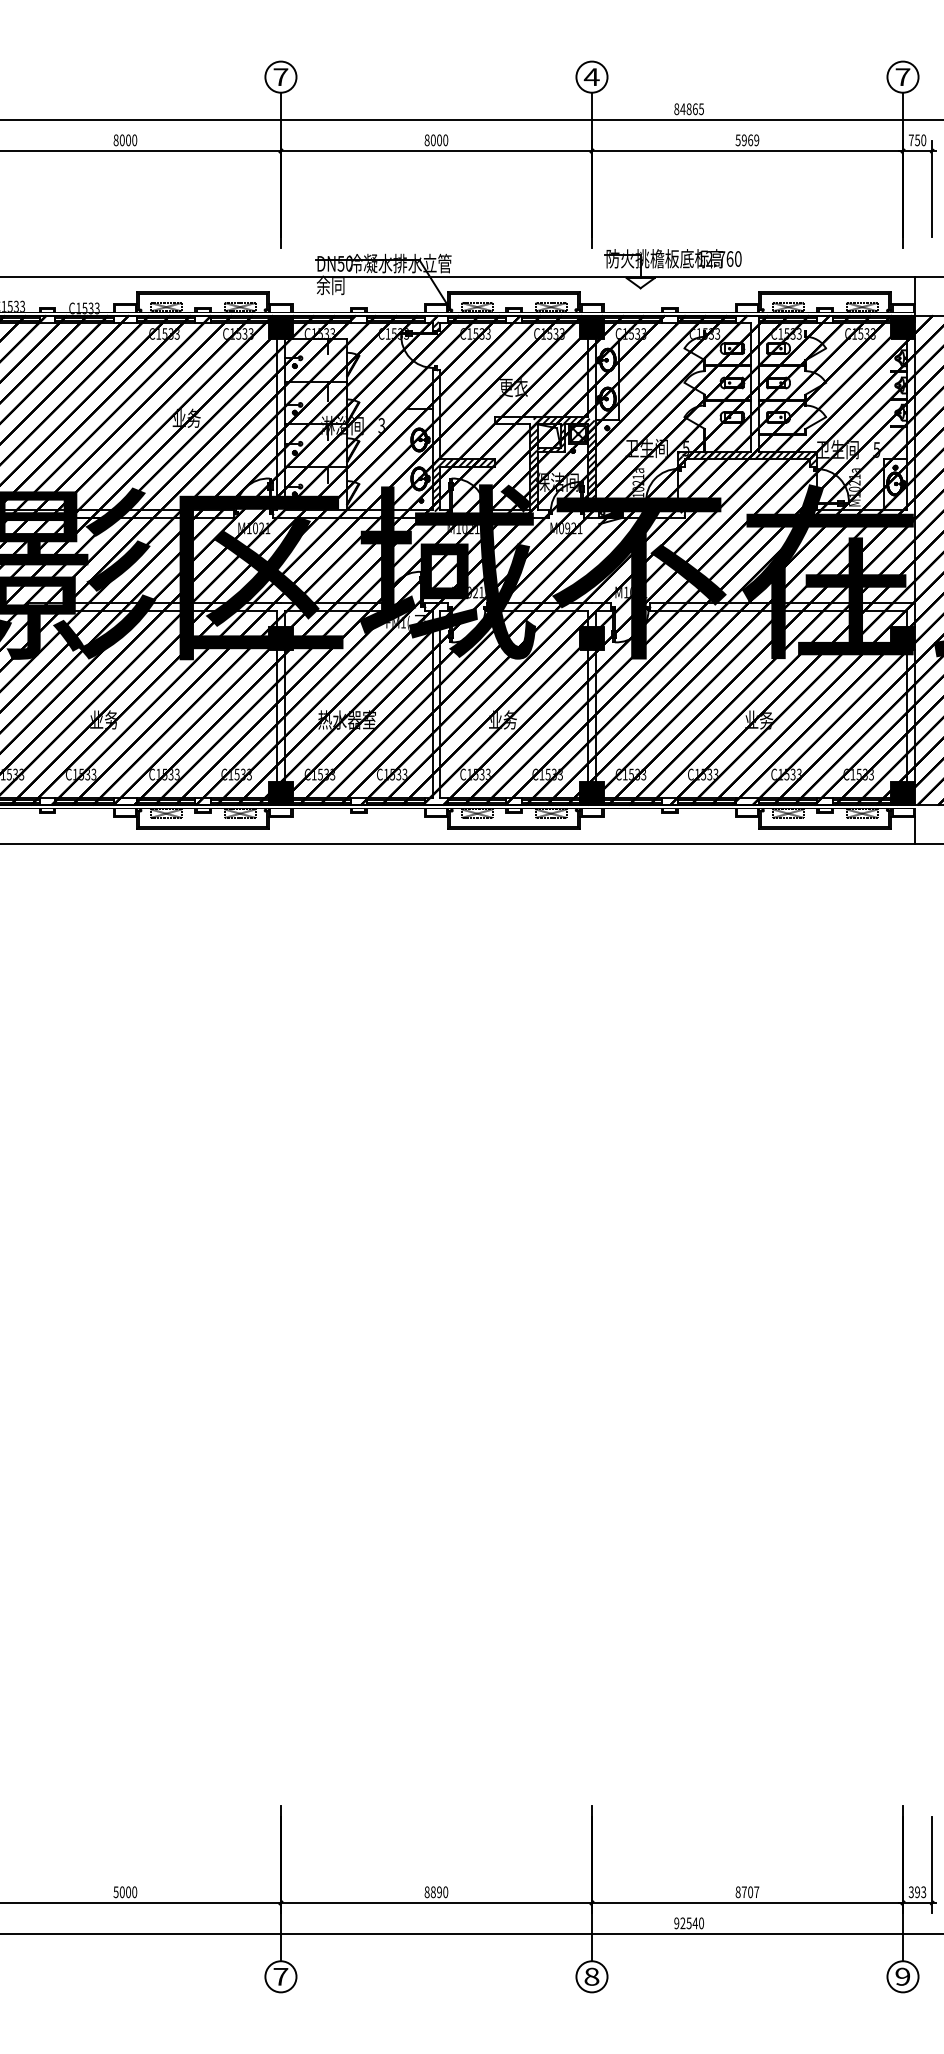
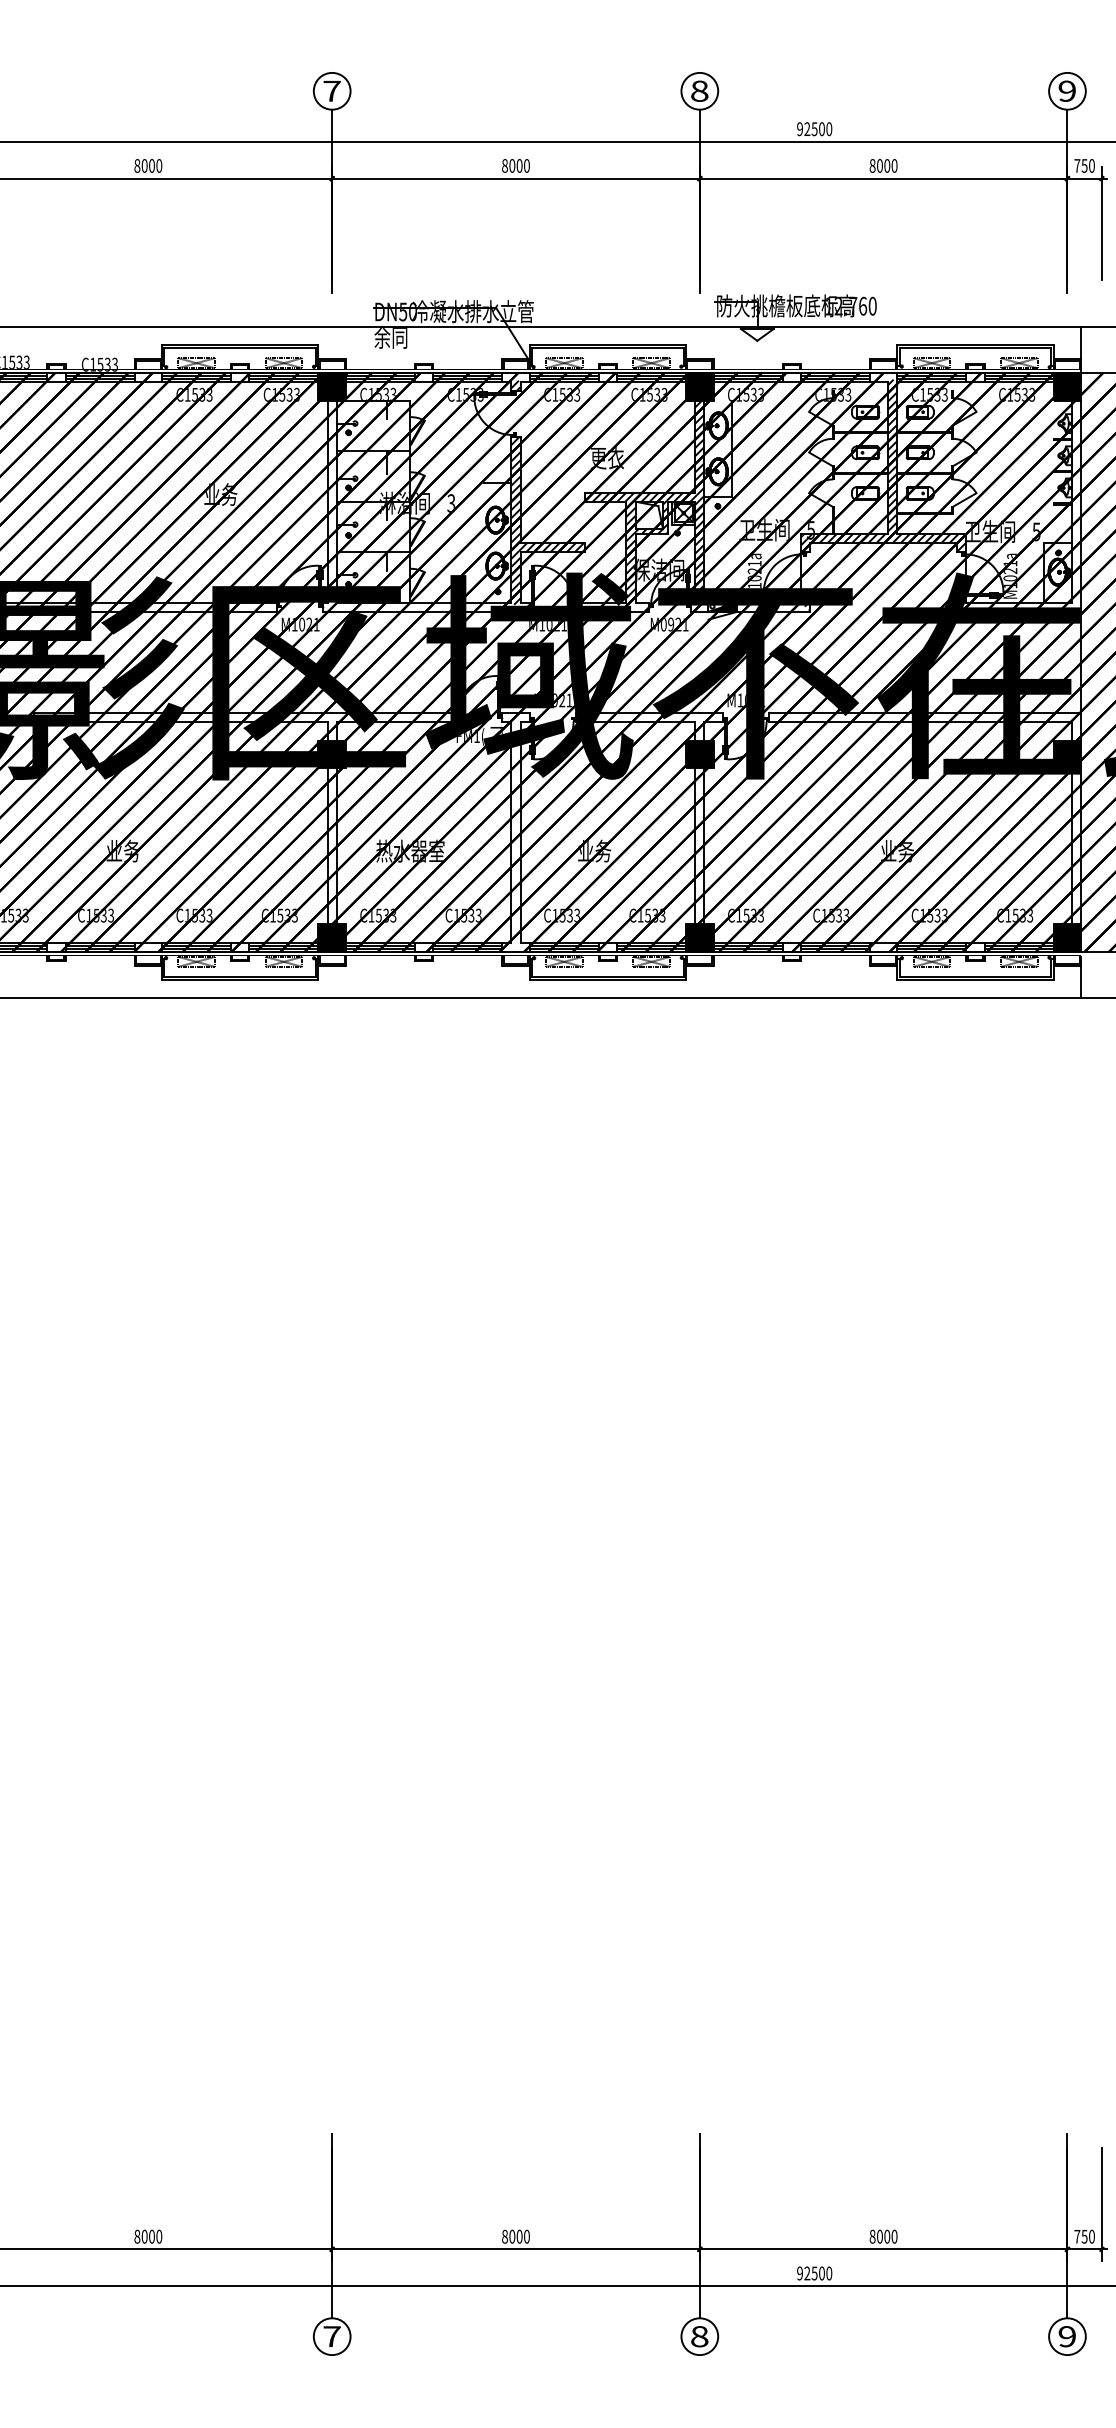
text: (591, 77) -> (699, 91), 4 -> 8
text: (902, 77) -> (1066, 91), 7 -> 9
text: (688, 109) -> (813, 129), 84865 -> 92500
text: (747, 140) -> (883, 166), 5969 -> 8000
hatch: (591, 379) -> (699, 448), added
hatch: (755, 387) -> (893, 458), added
hatch: (436, 416) -> (516, 492), added
hatch: (513, 420) -> (607, 497), added
text: (115, 1891) -> (136, 2235), 5000 -> 8000
text: (435, 1892) -> (514, 2237), 8890 -> 8000
text: (750, 1892) -> (887, 2237), 8707 -> 8000
text: (917, 1892) -> (1084, 2237), 393 -> 750
text: (695, 1923) -> (822, 2273), 92540 -> 92500

